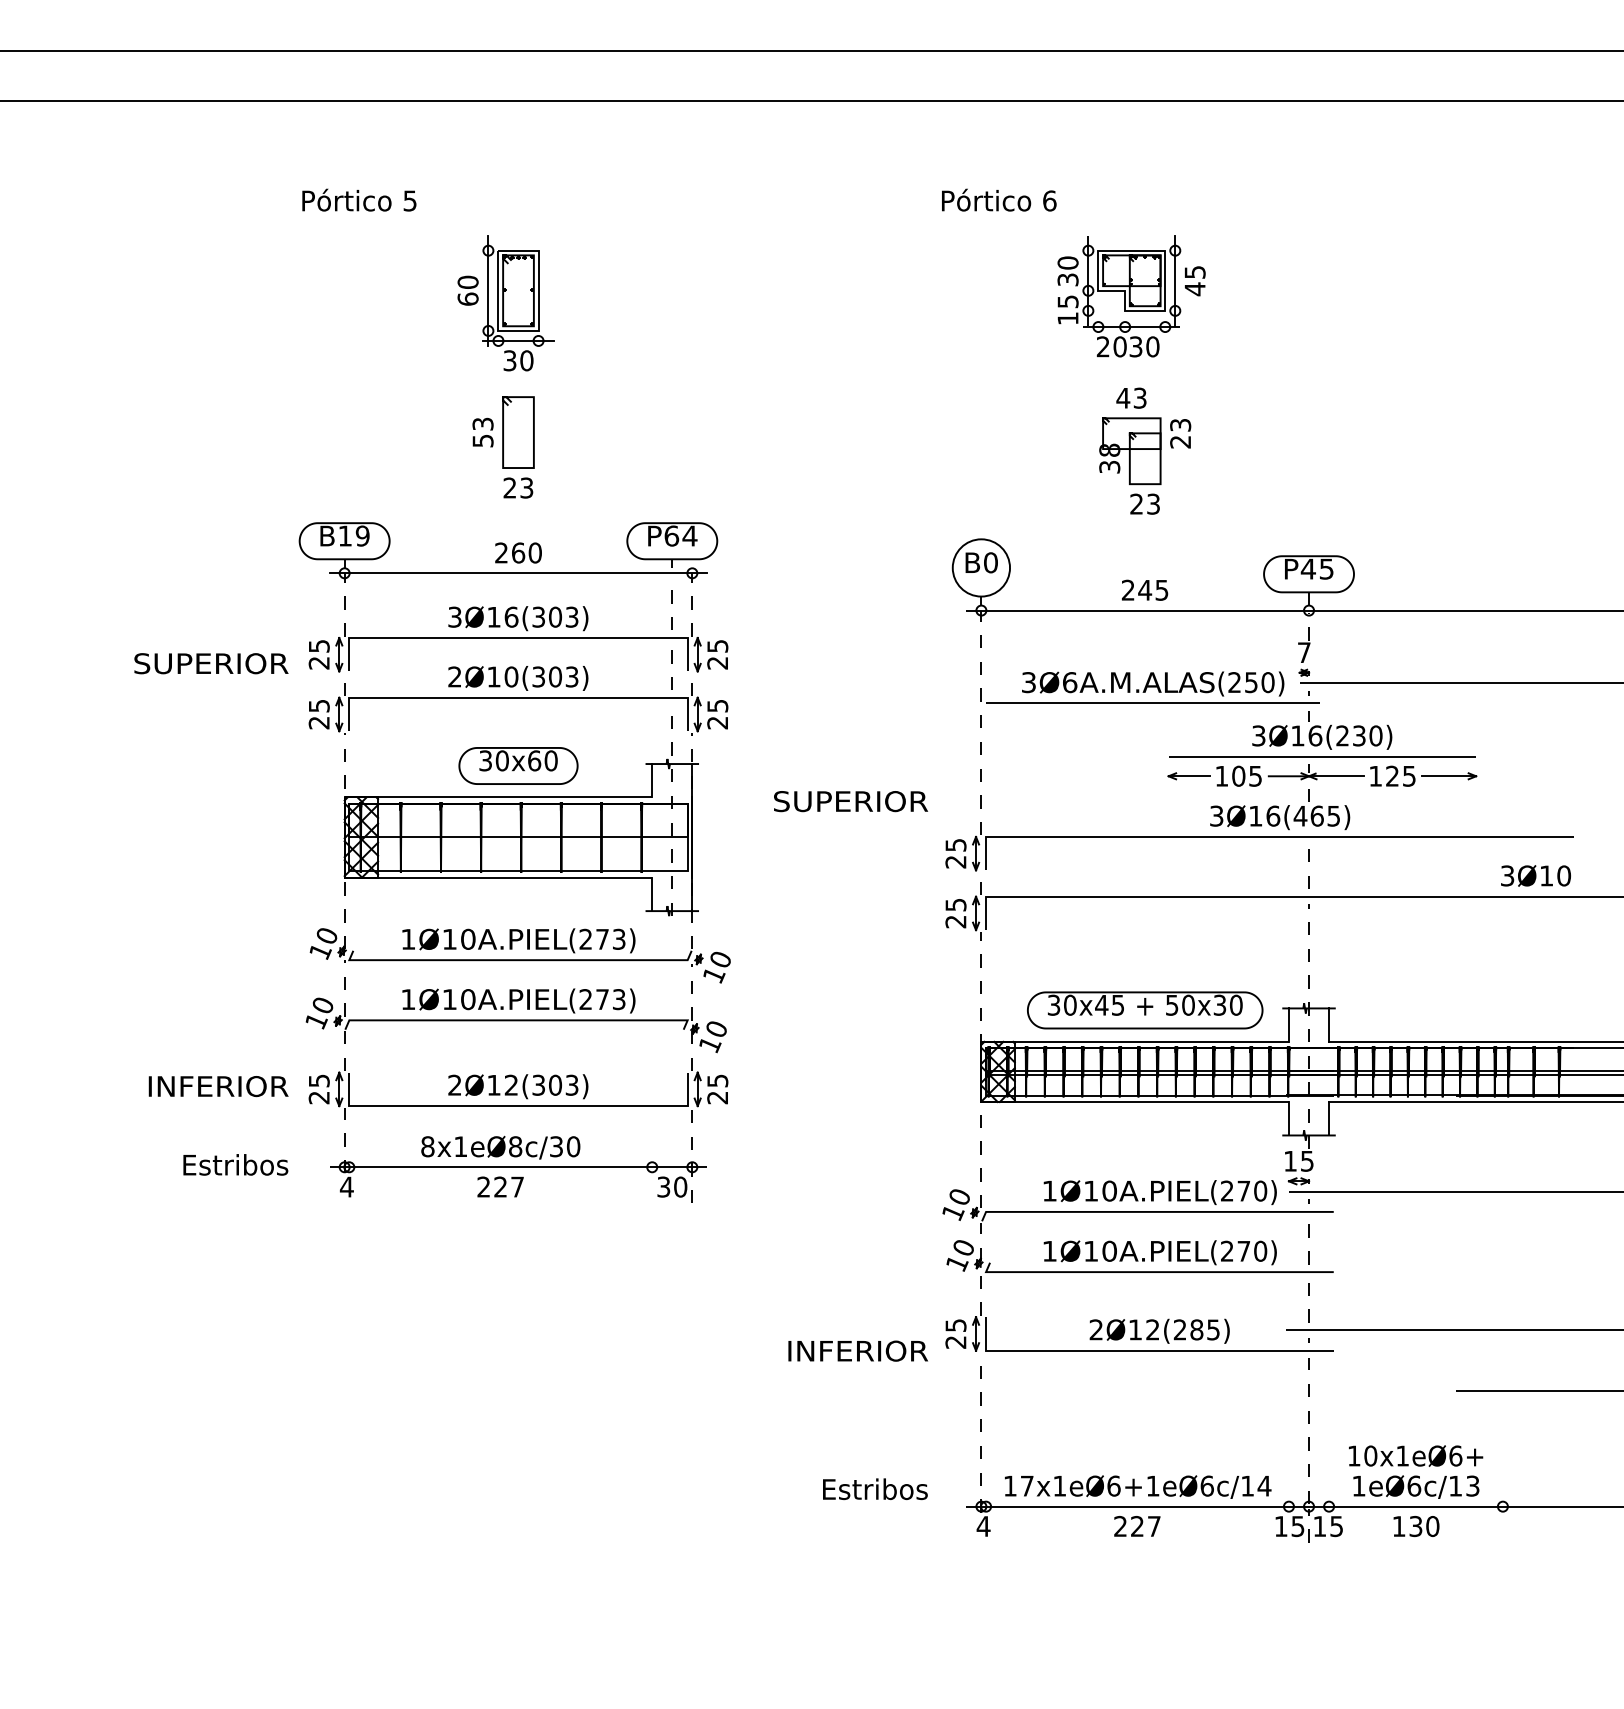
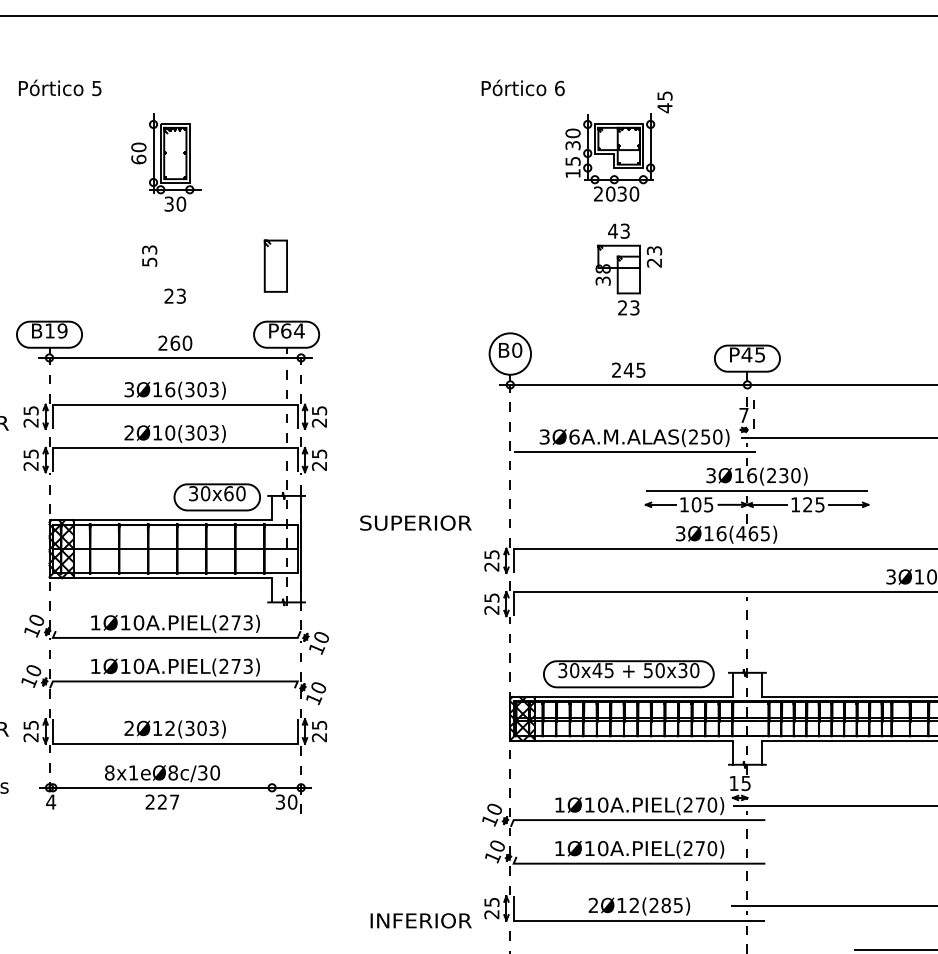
text: (1195, 281) -> (665, 102), moved
curve: (503, 432) -> (265, 266), moved
part: (518, 765) -> (217, 497), moved
line: (1308, 861) -> (753, 408), moved

